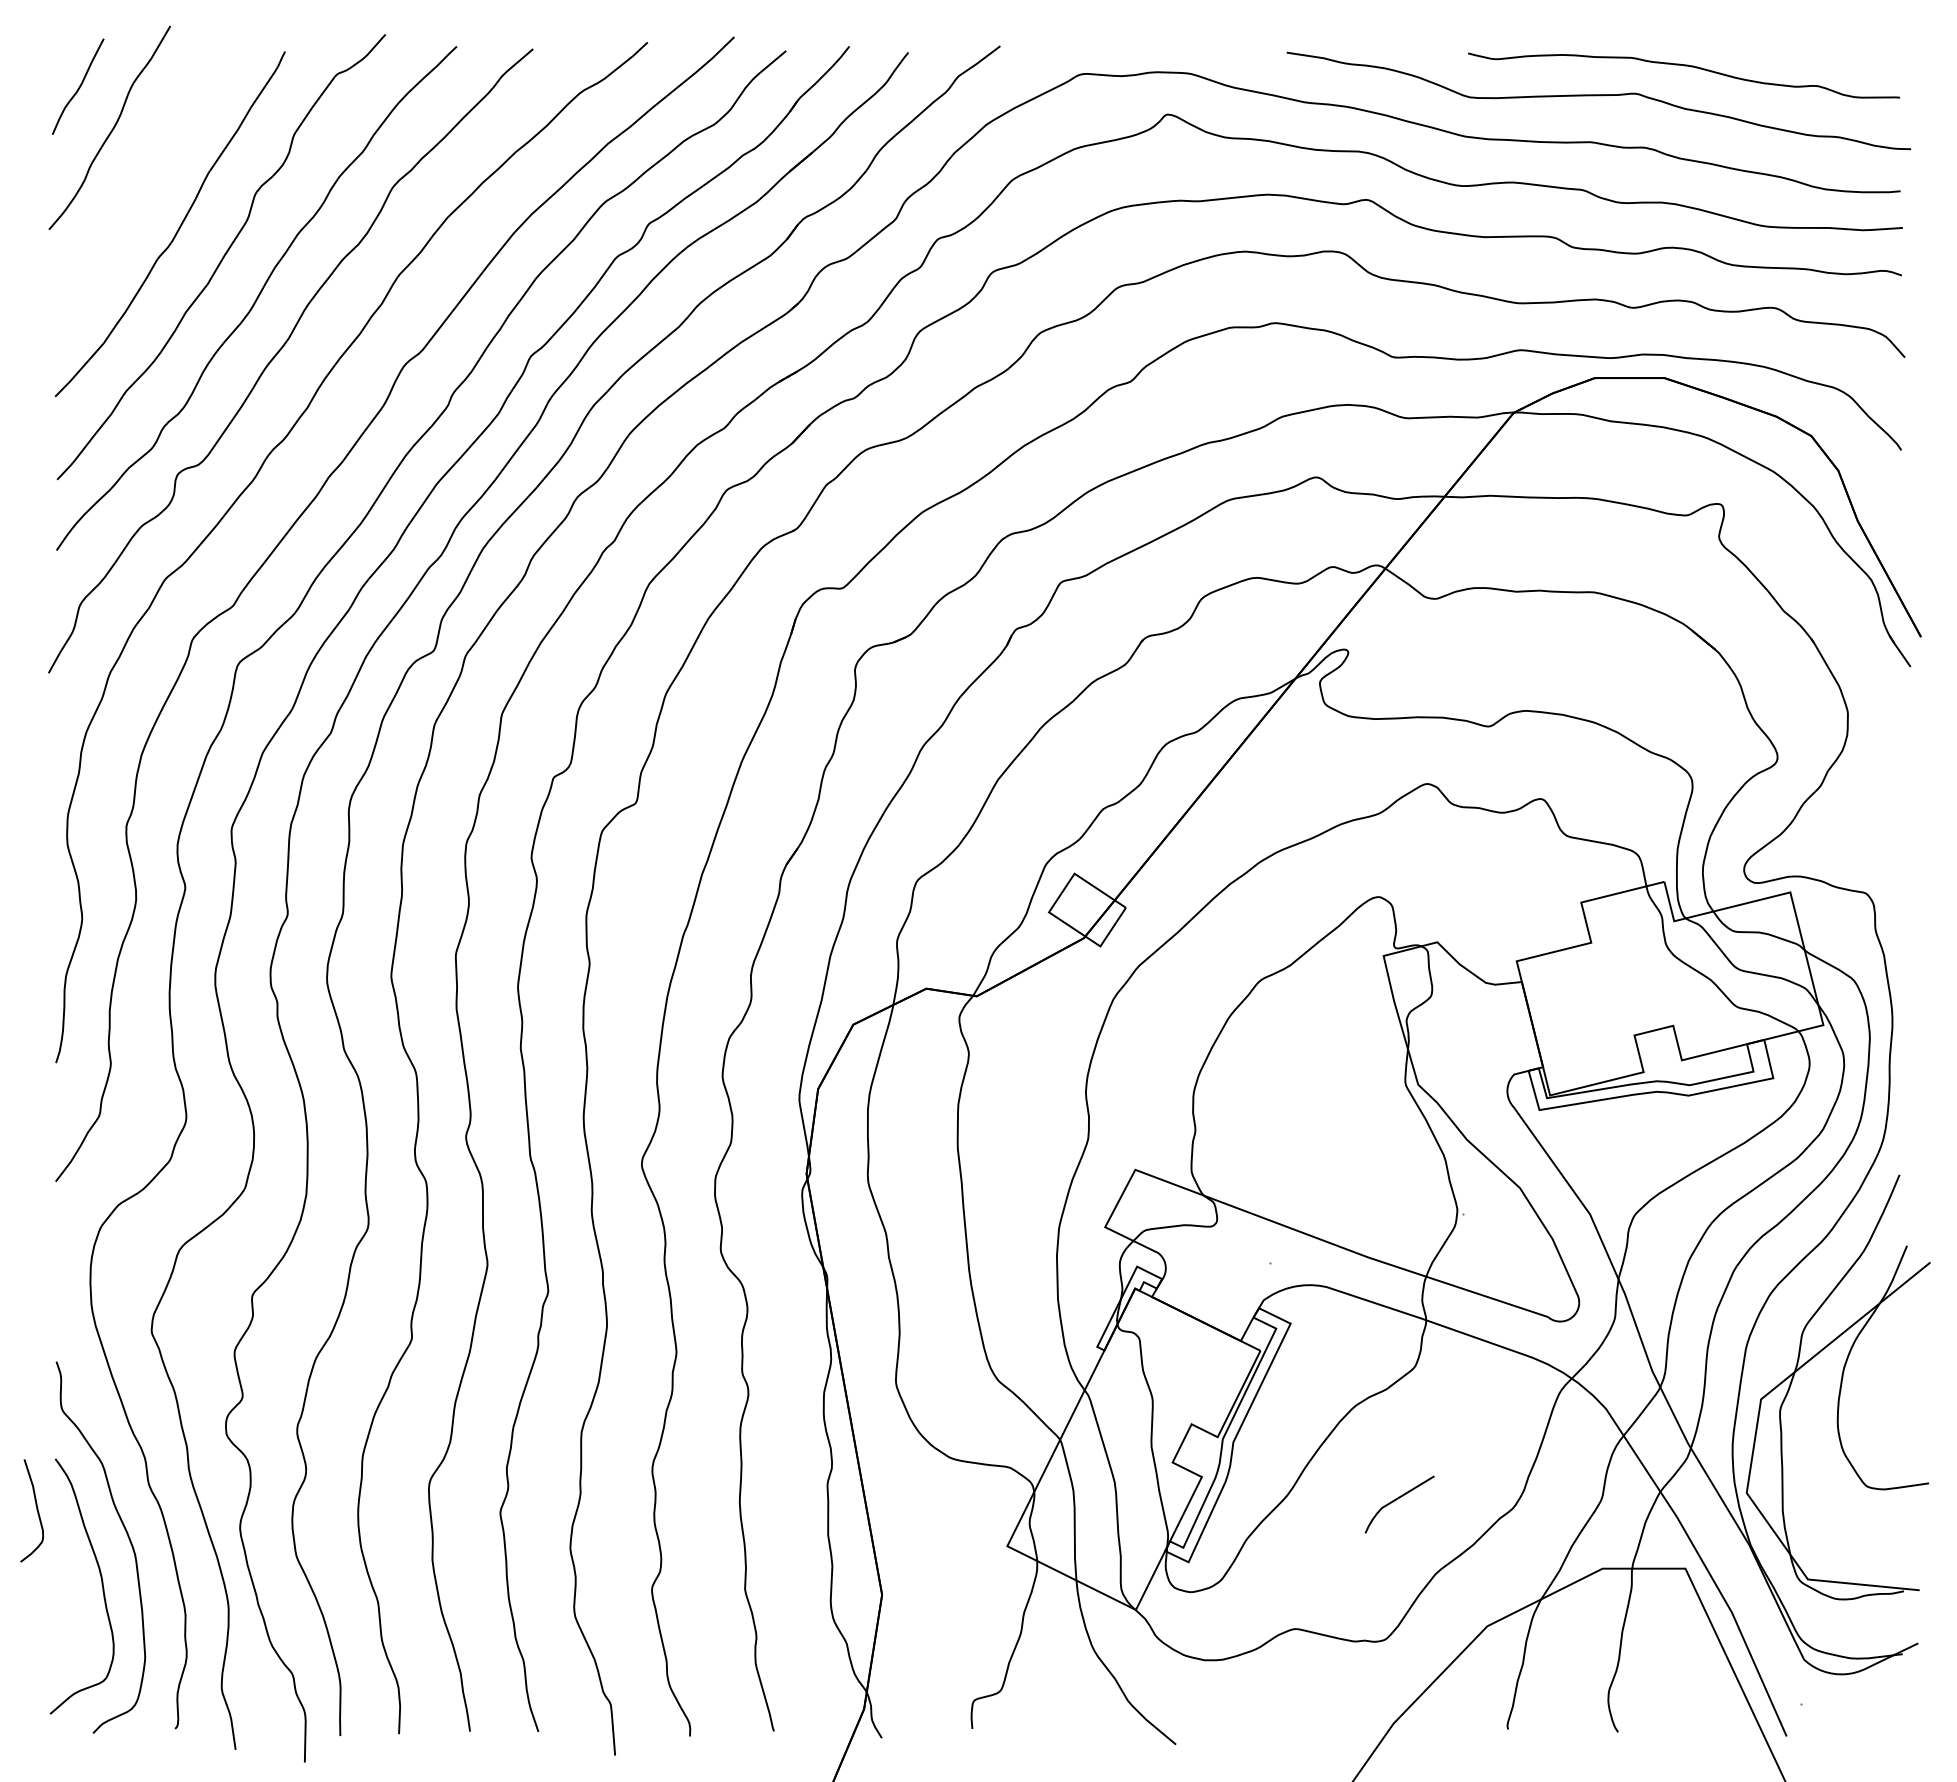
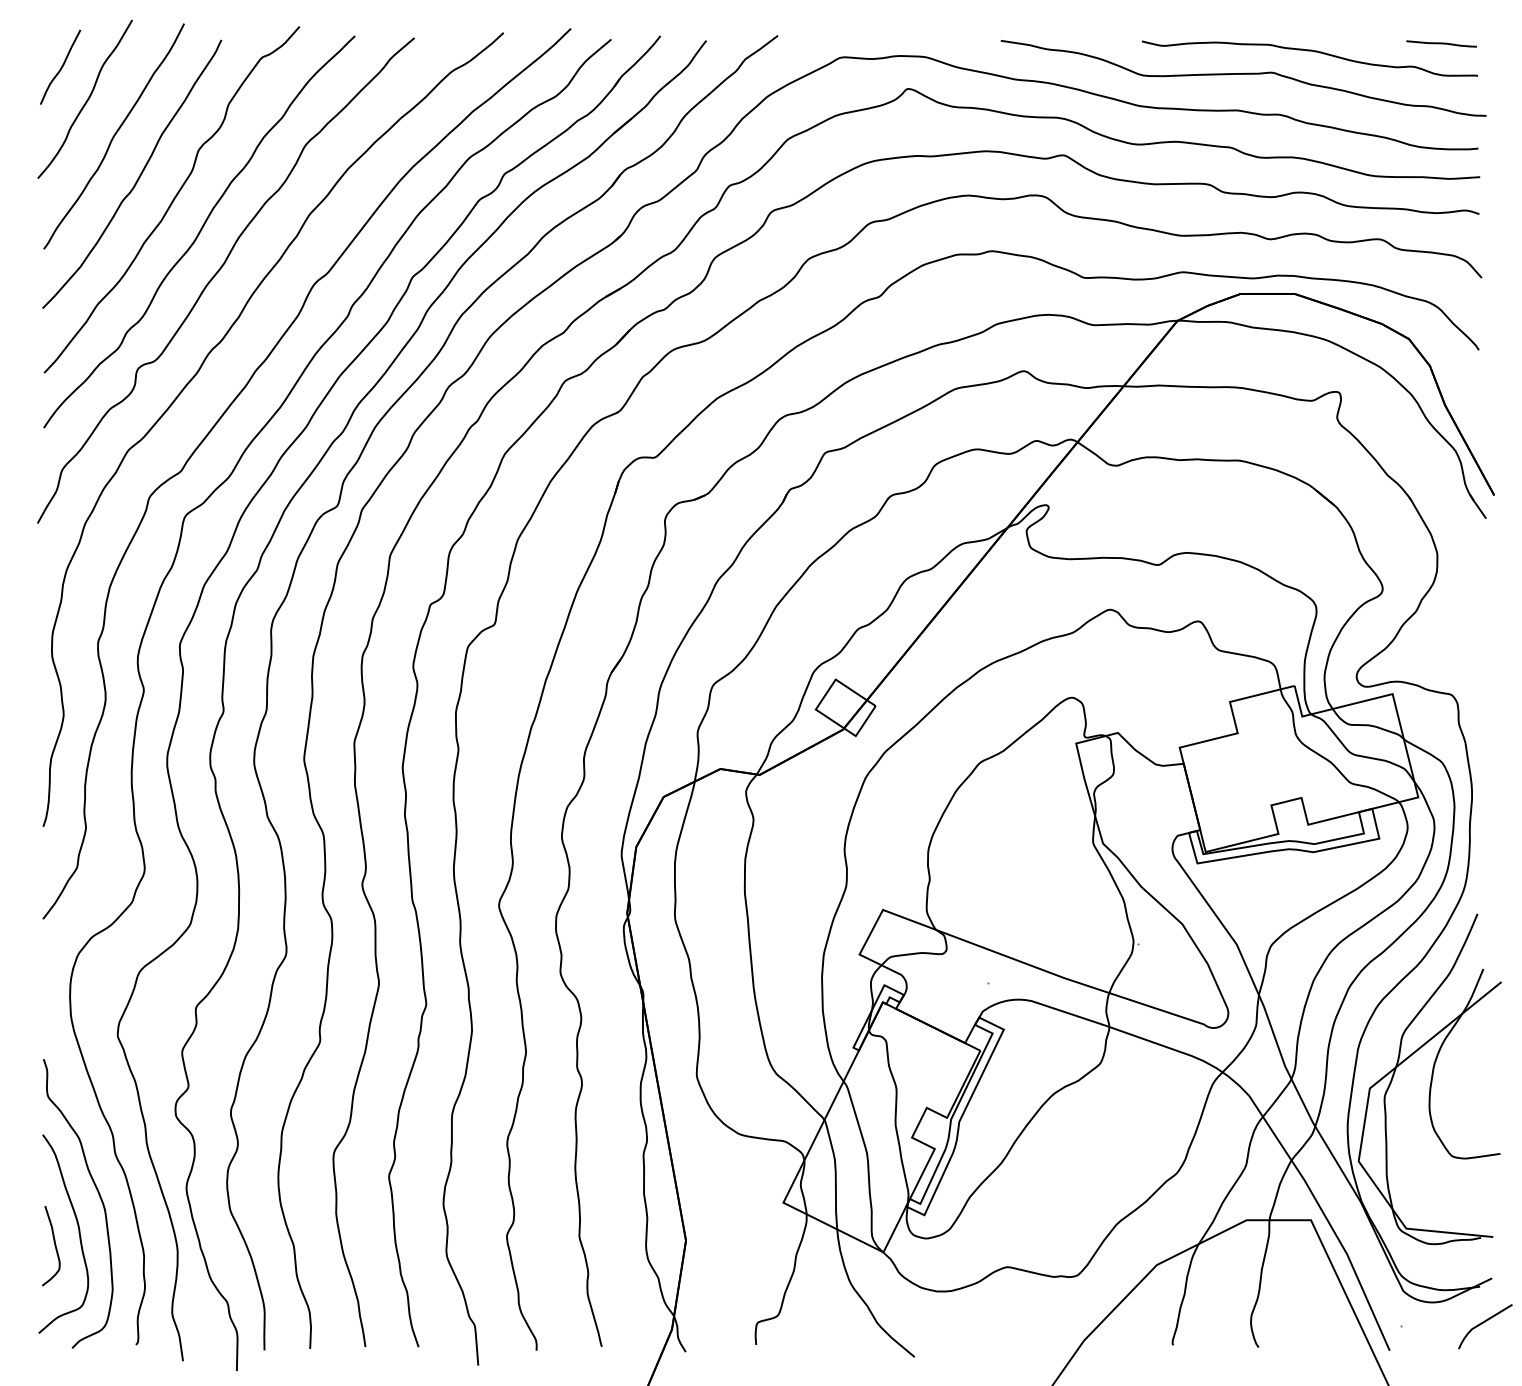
curve: (1853, 56) -> (1441, 43), added
curve: (146, 175) -> (113, 136), added
curve: (1396, 1500) -> (1482, 1323), moved
curve: (36, 1510) -> (54, 1245), moved

